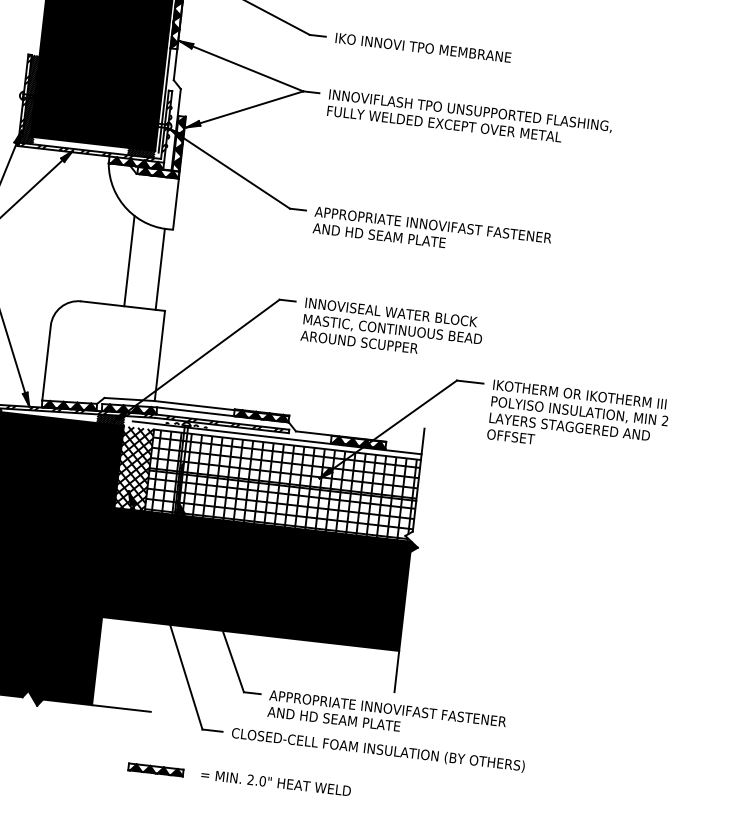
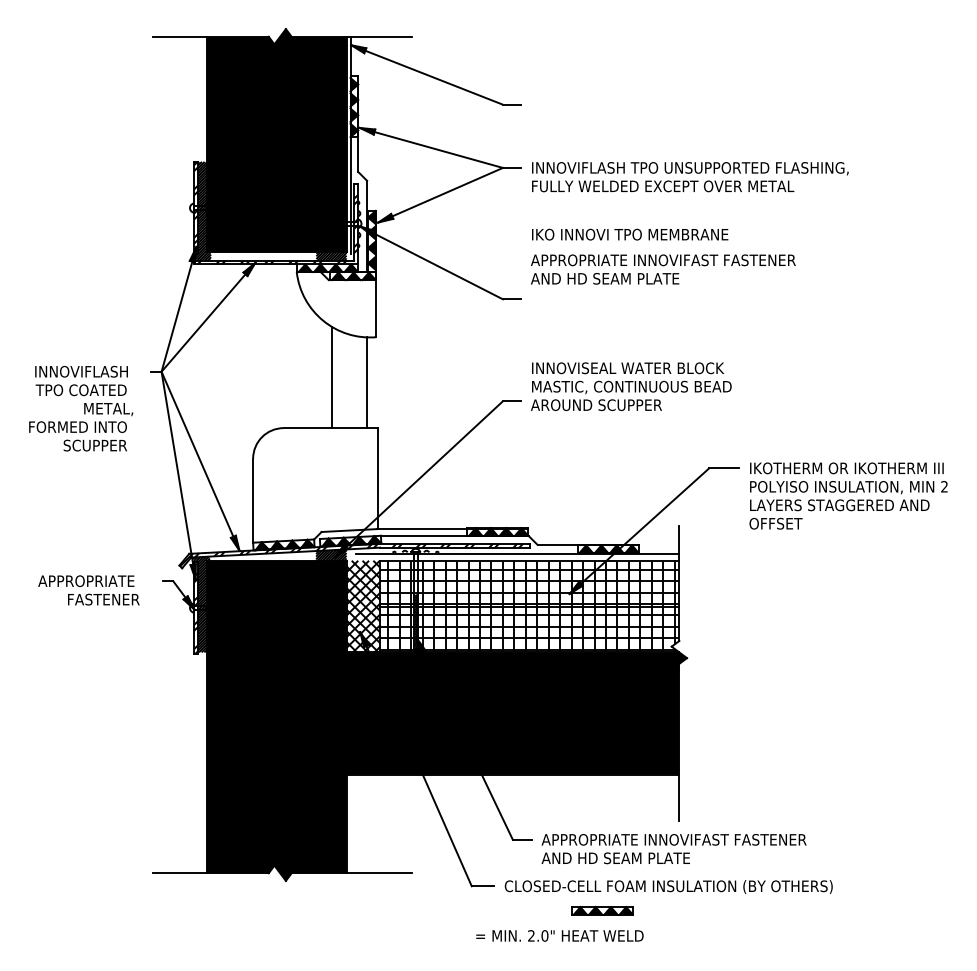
text: (423, 47) -> (630, 234), moved
text: (432, 233) -> (663, 269), moved
text: (392, 329) -> (631, 386), moved
part: (156, 769) -> (602, 910), moved

